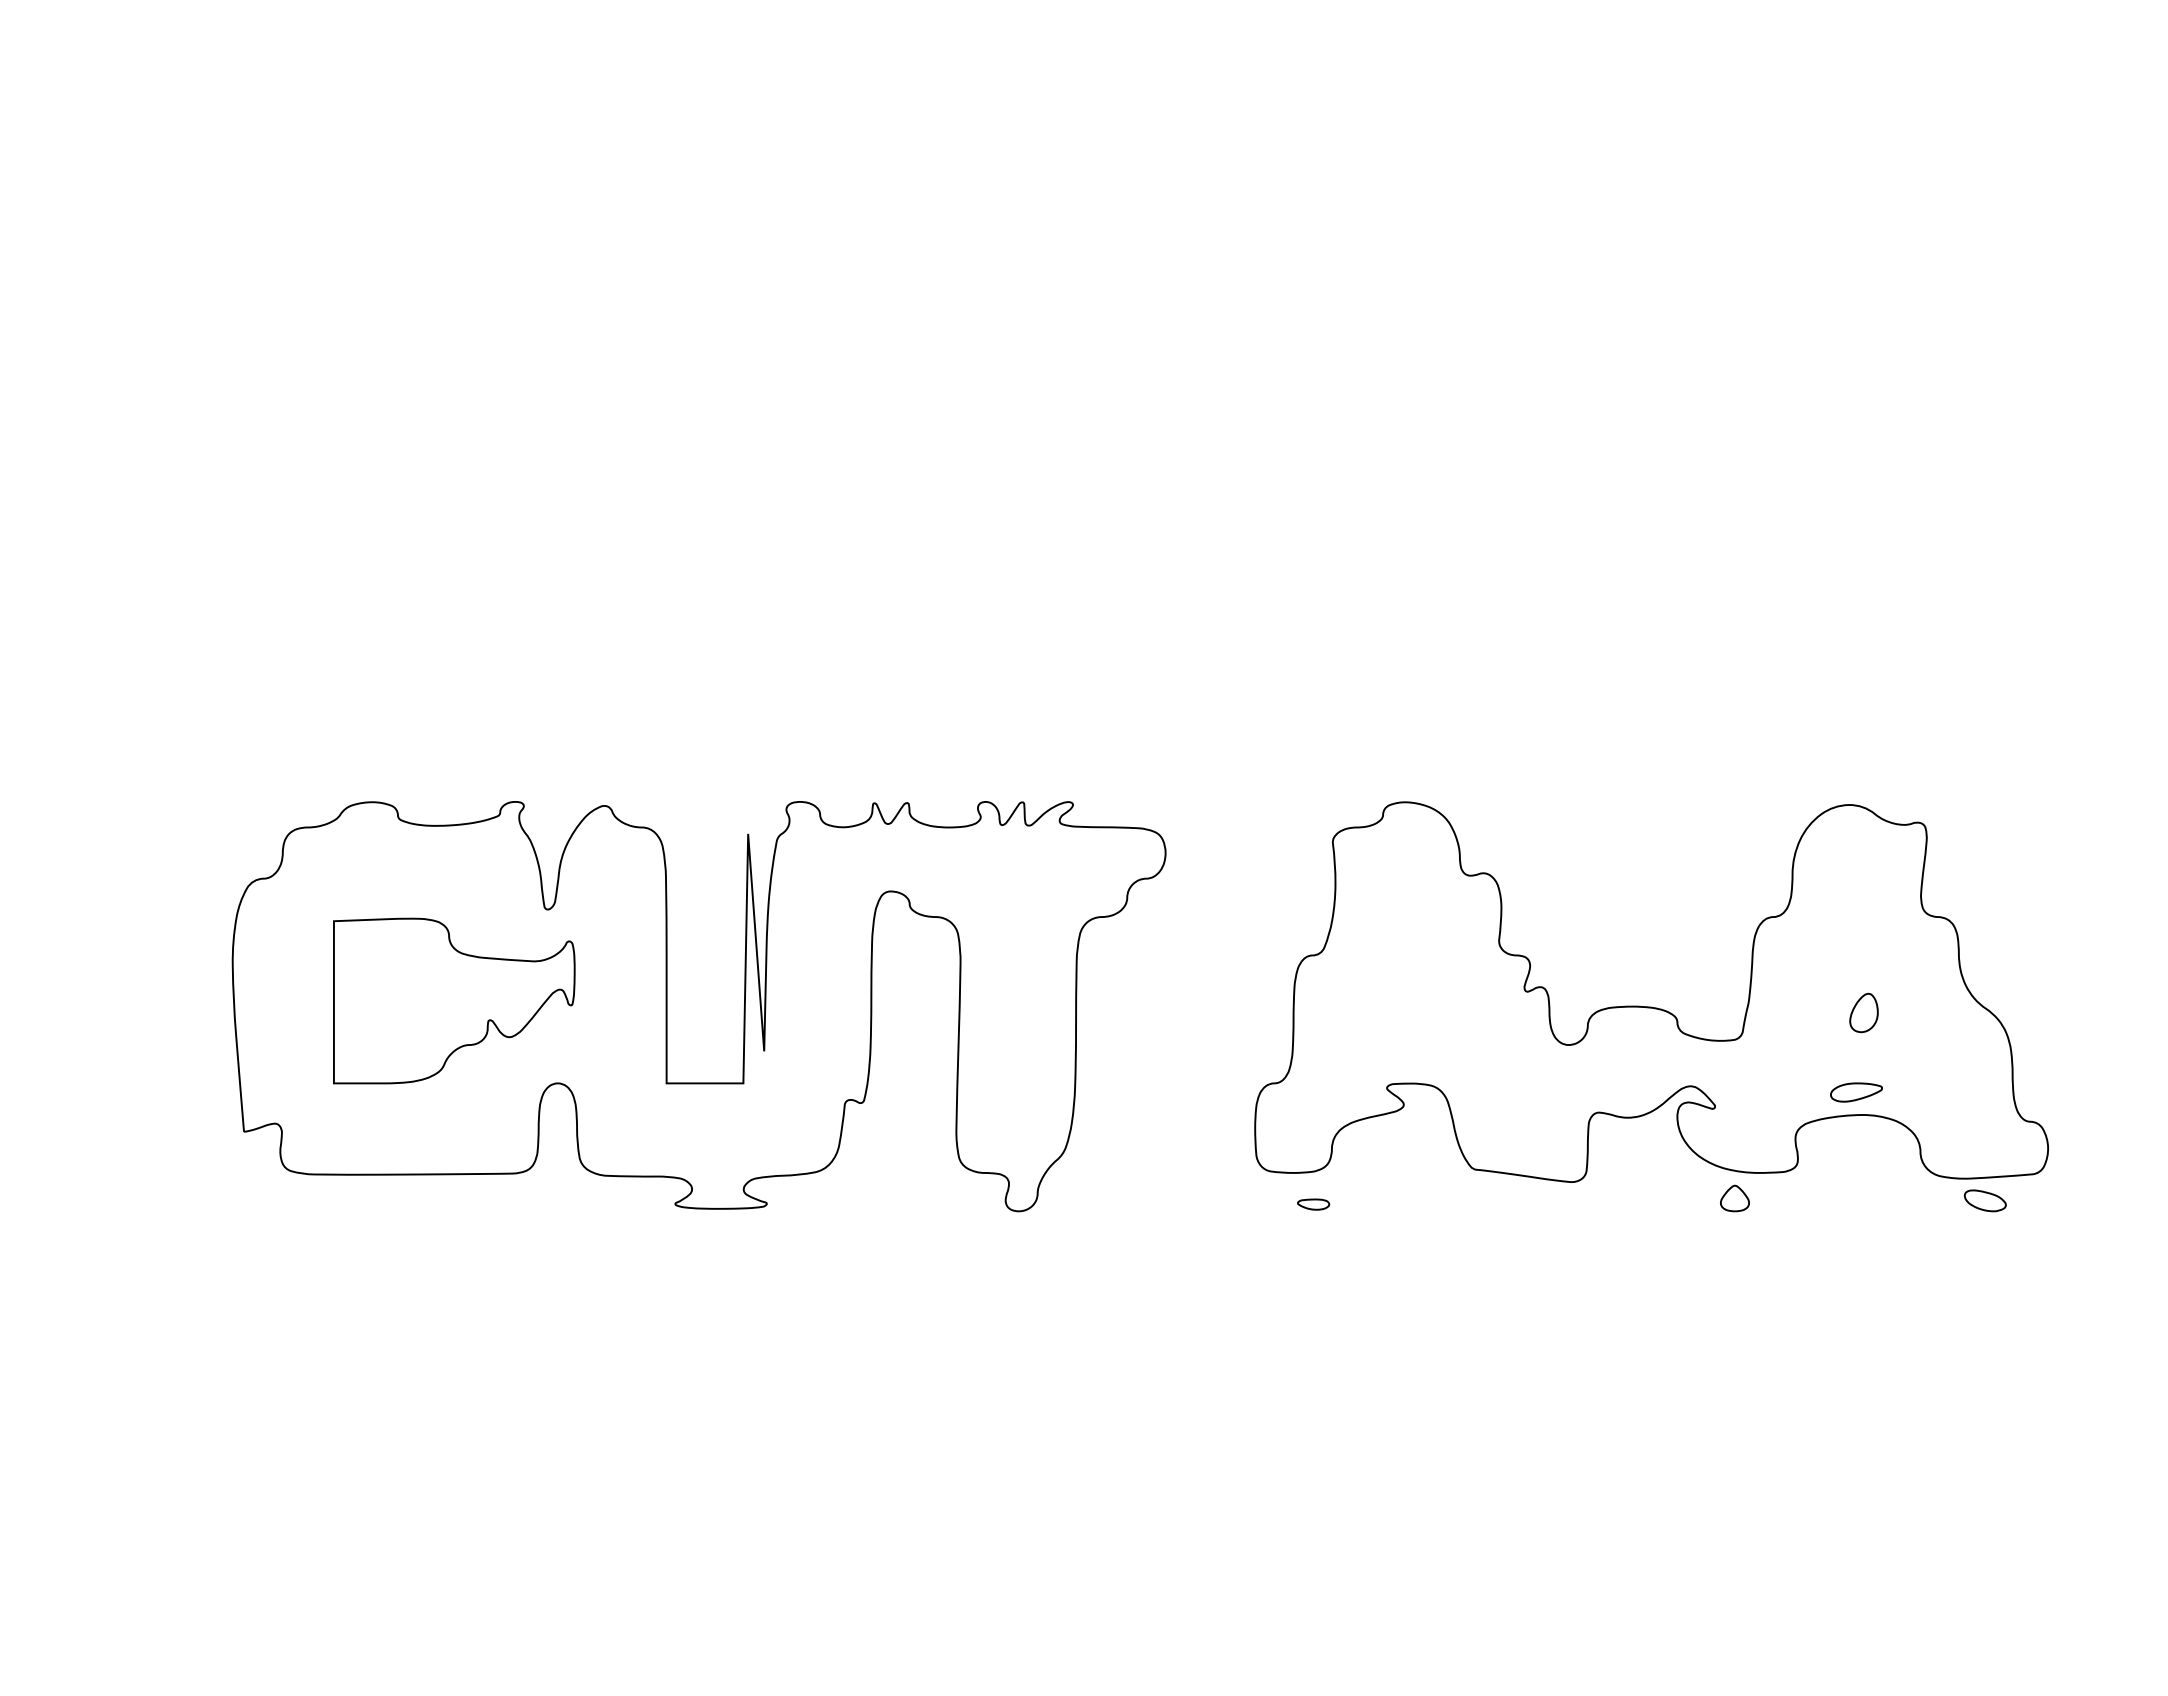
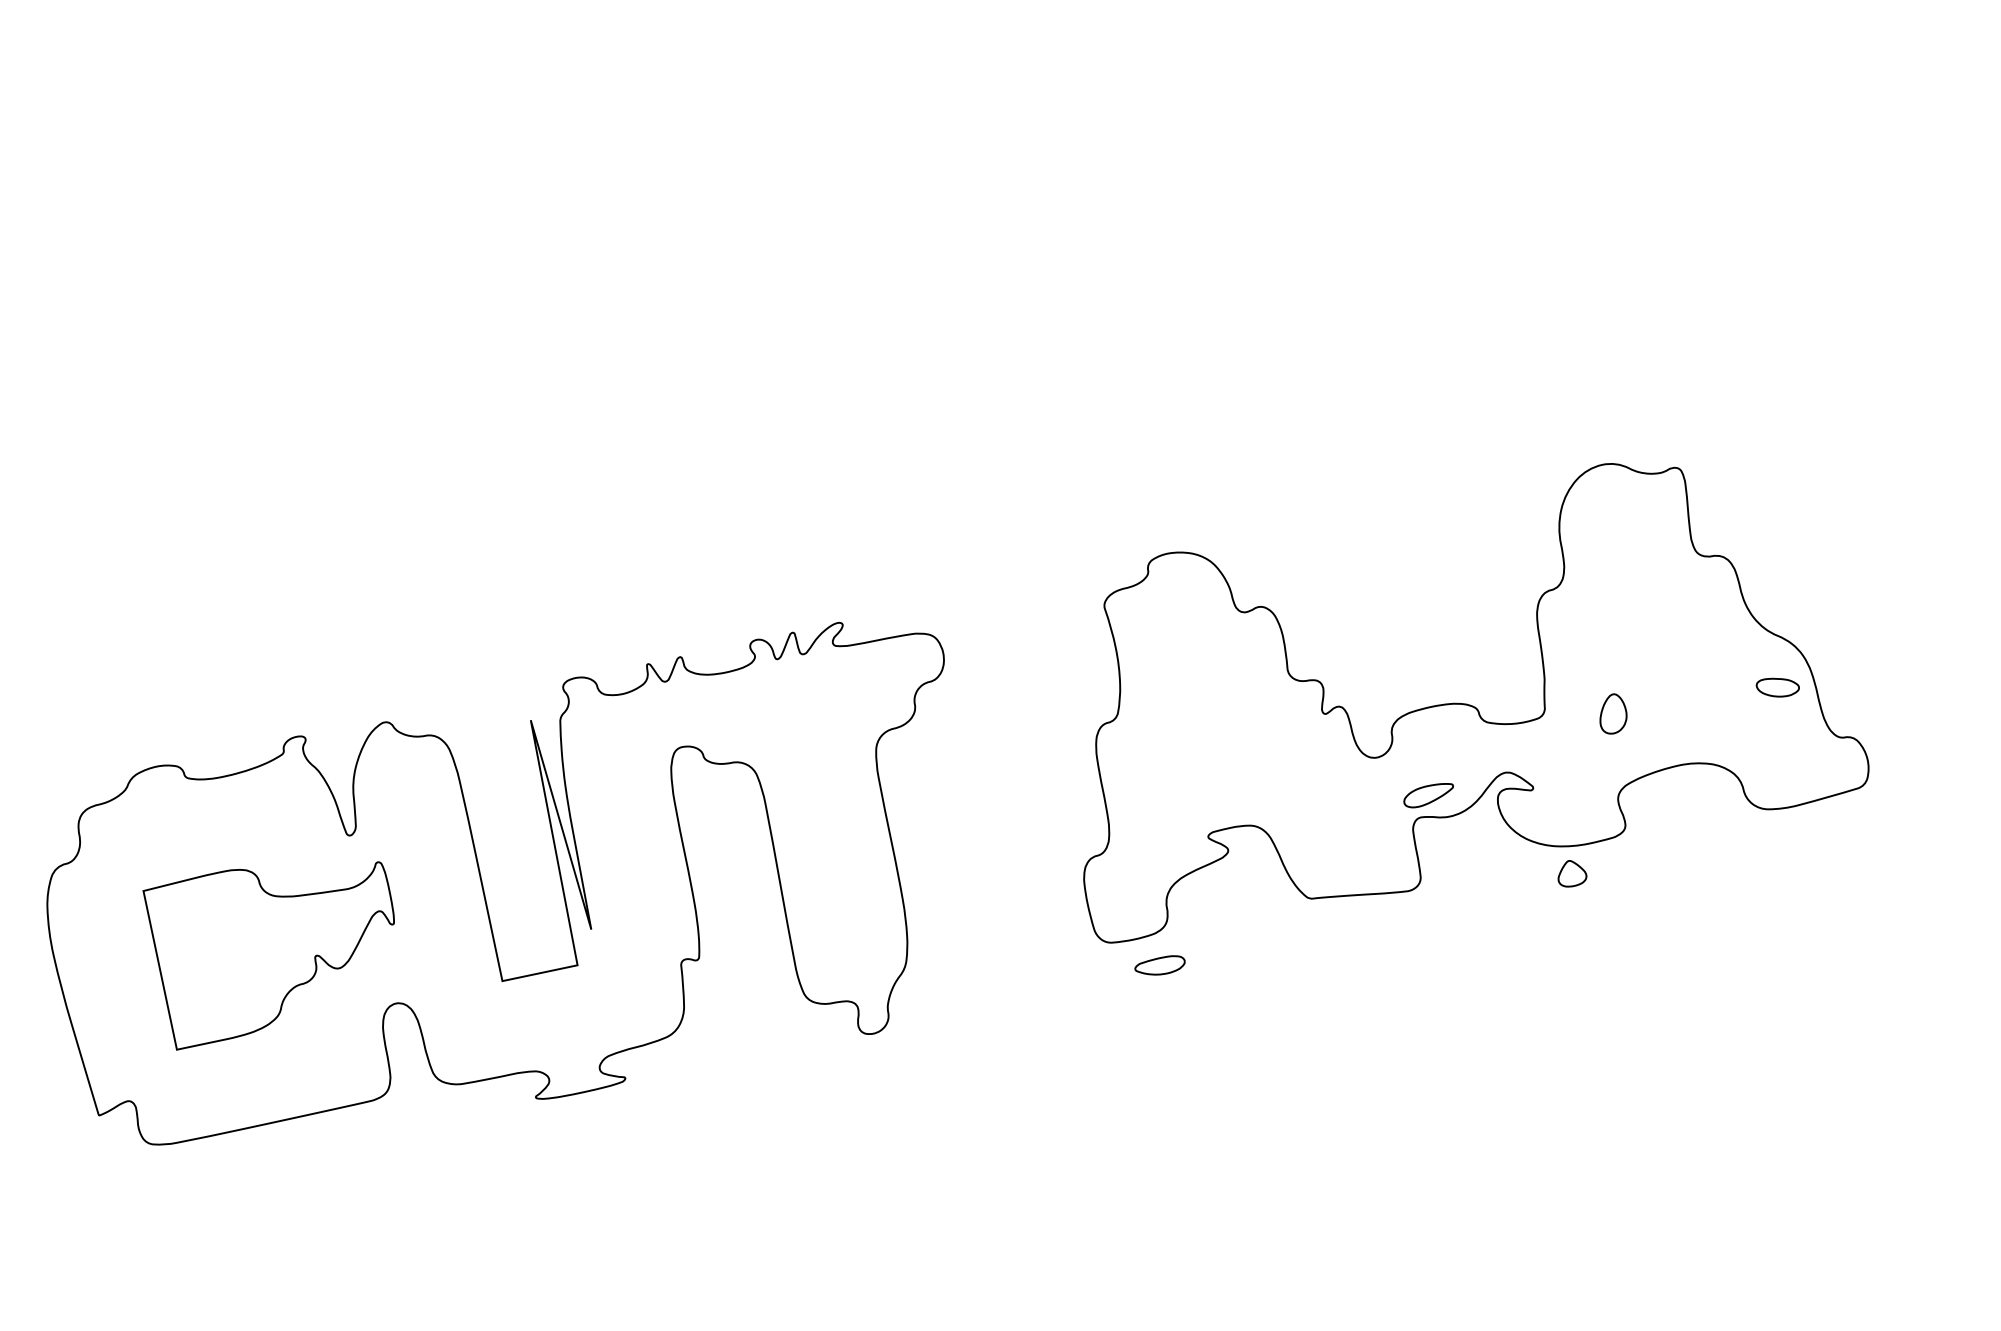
part: (1863, 1012) -> (1612, 713), moved
part: (1856, 1092) -> (1428, 795), moved
part: (1984, 1200) -> (1777, 687), moved
part: (1313, 1204) -> (1160, 966), size x1.6

